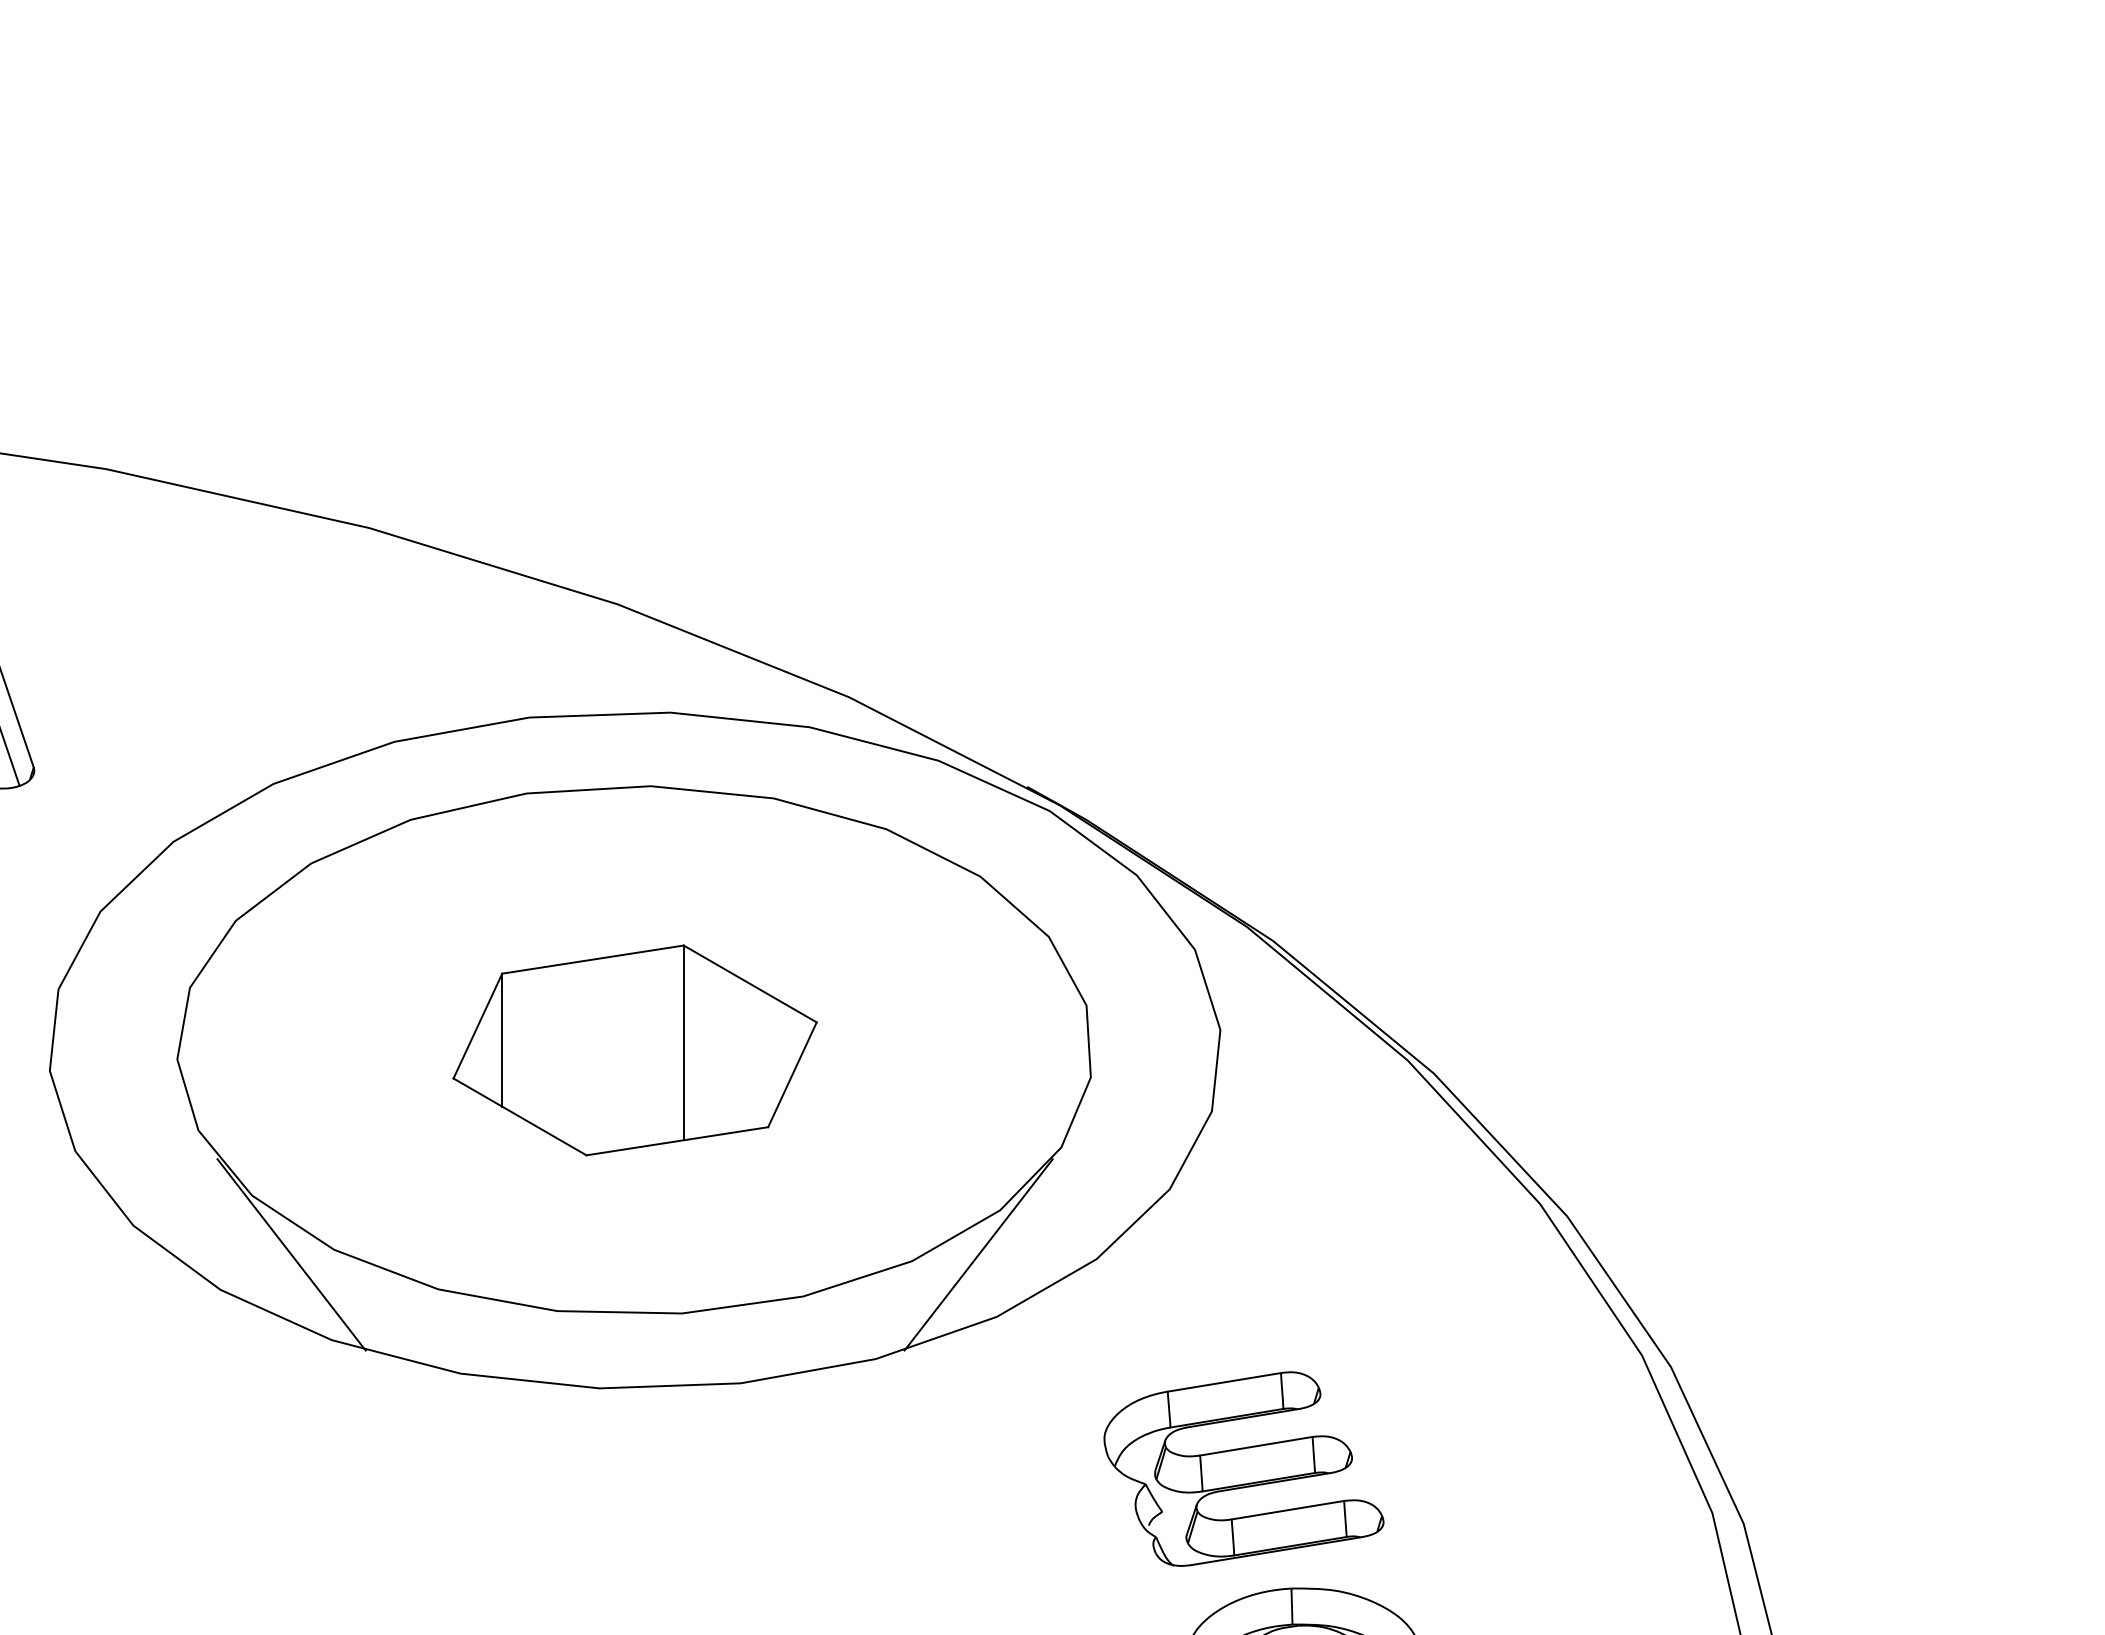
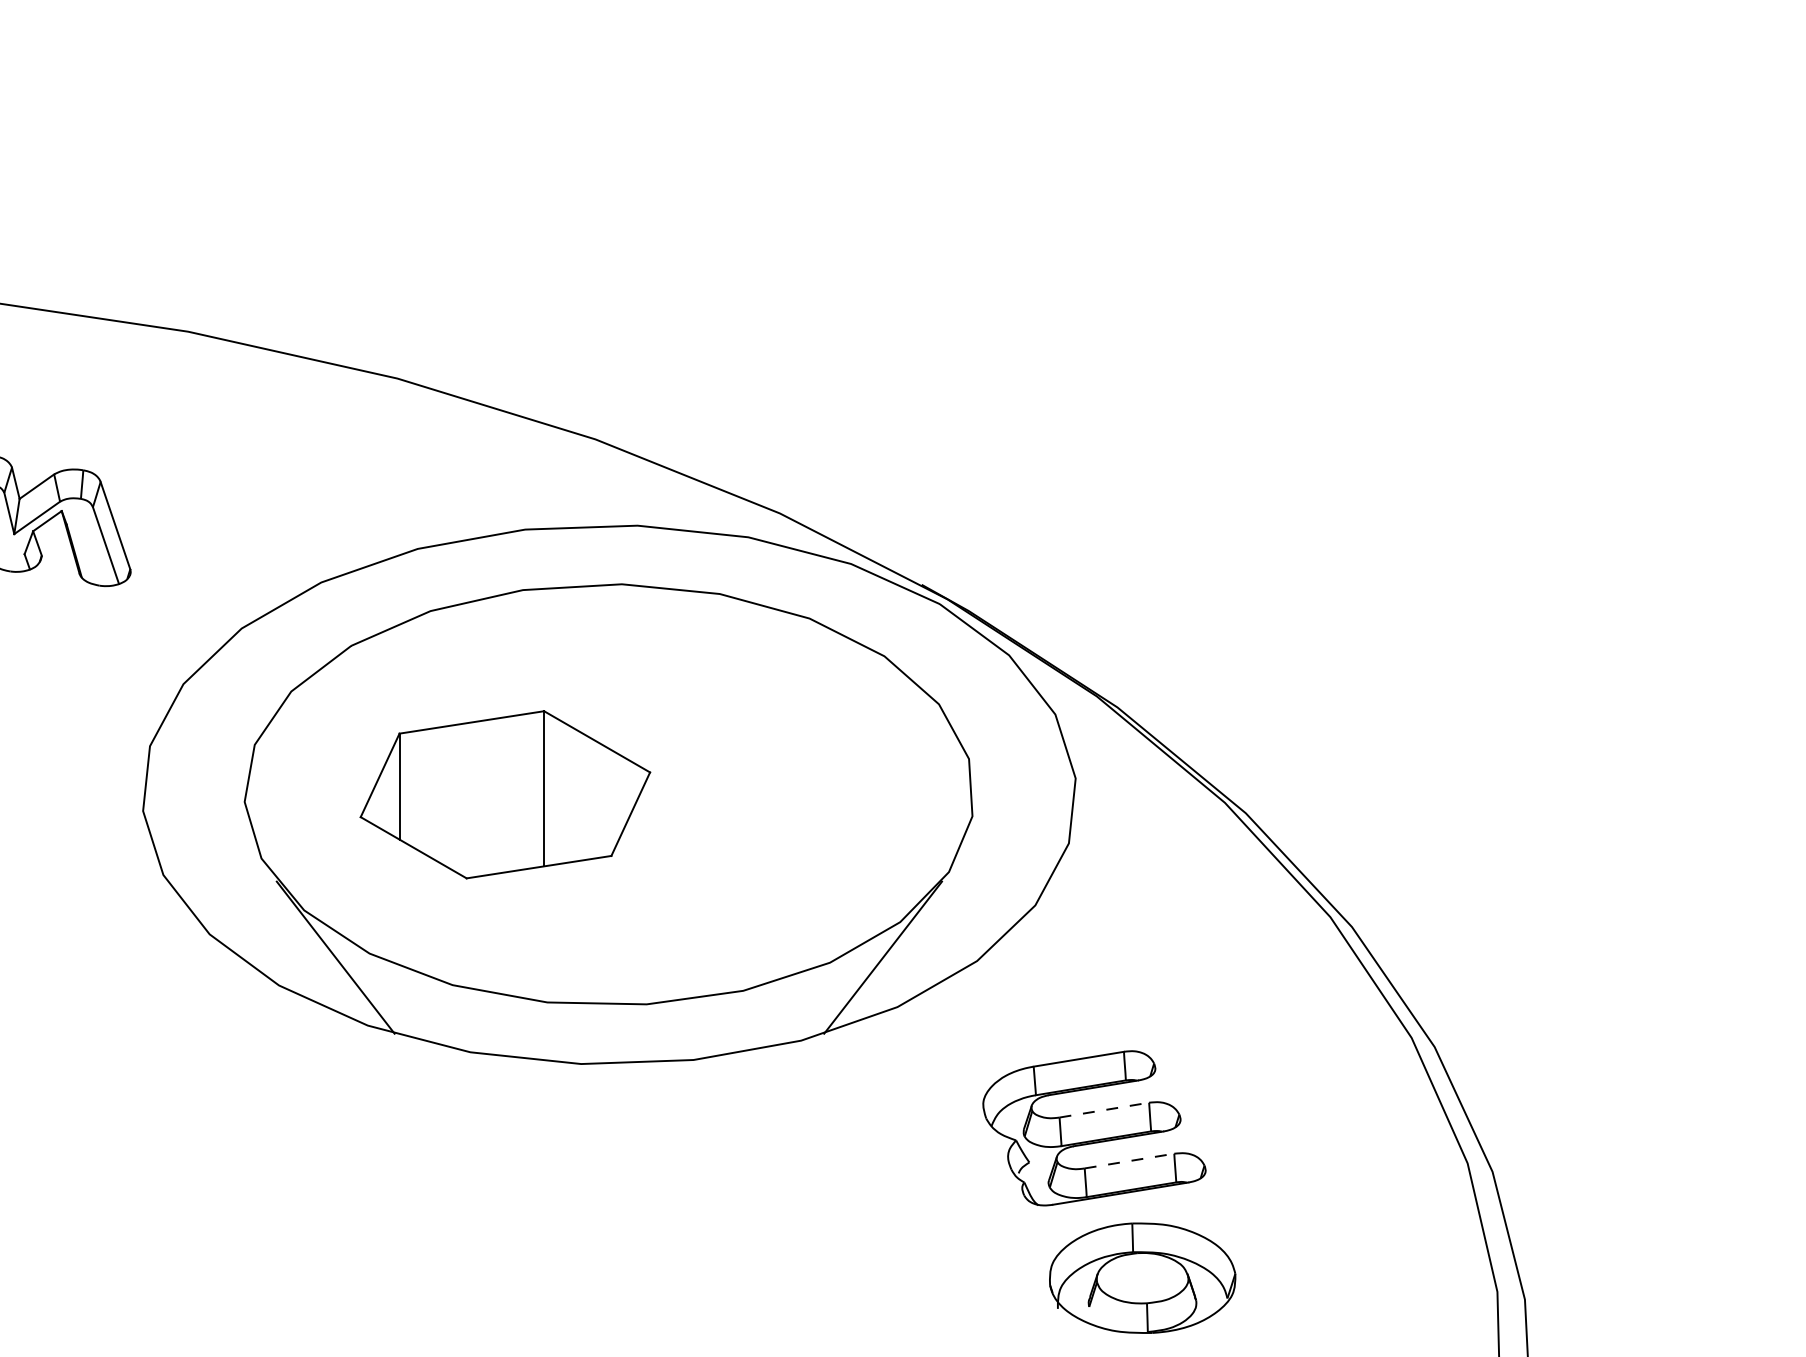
part: (635, 1050) -> (505, 794), moved
line: (1256, 1446) -> (1104, 1110), solid -> dashed
line: (1287, 1510) -> (1129, 1161), solid -> dashed

